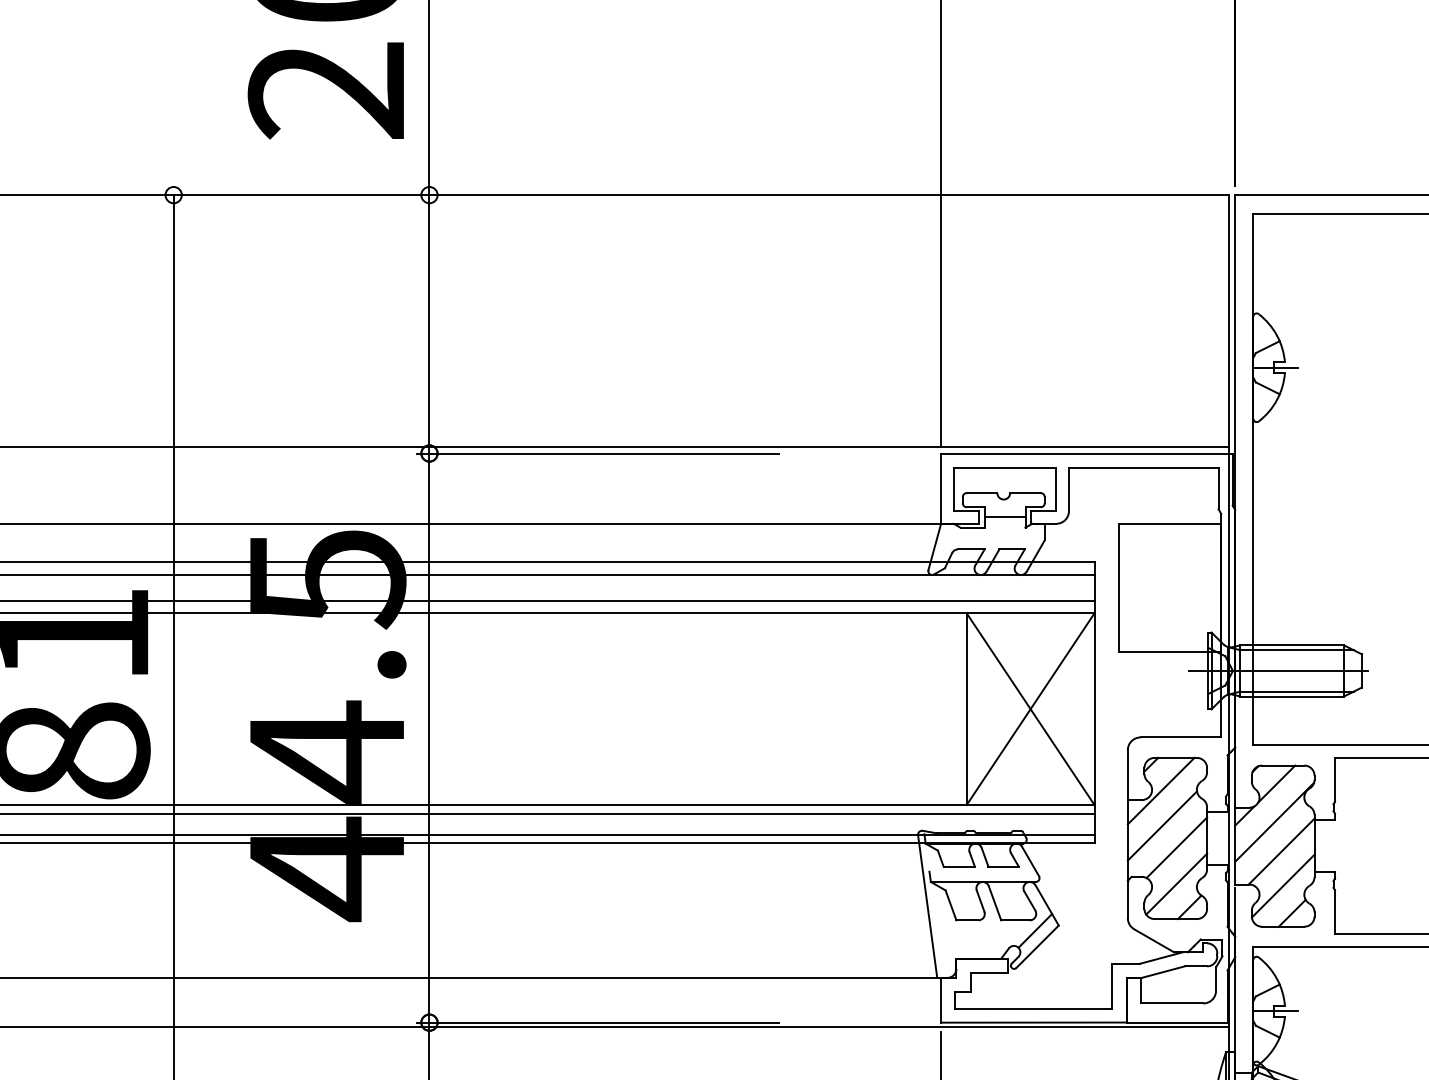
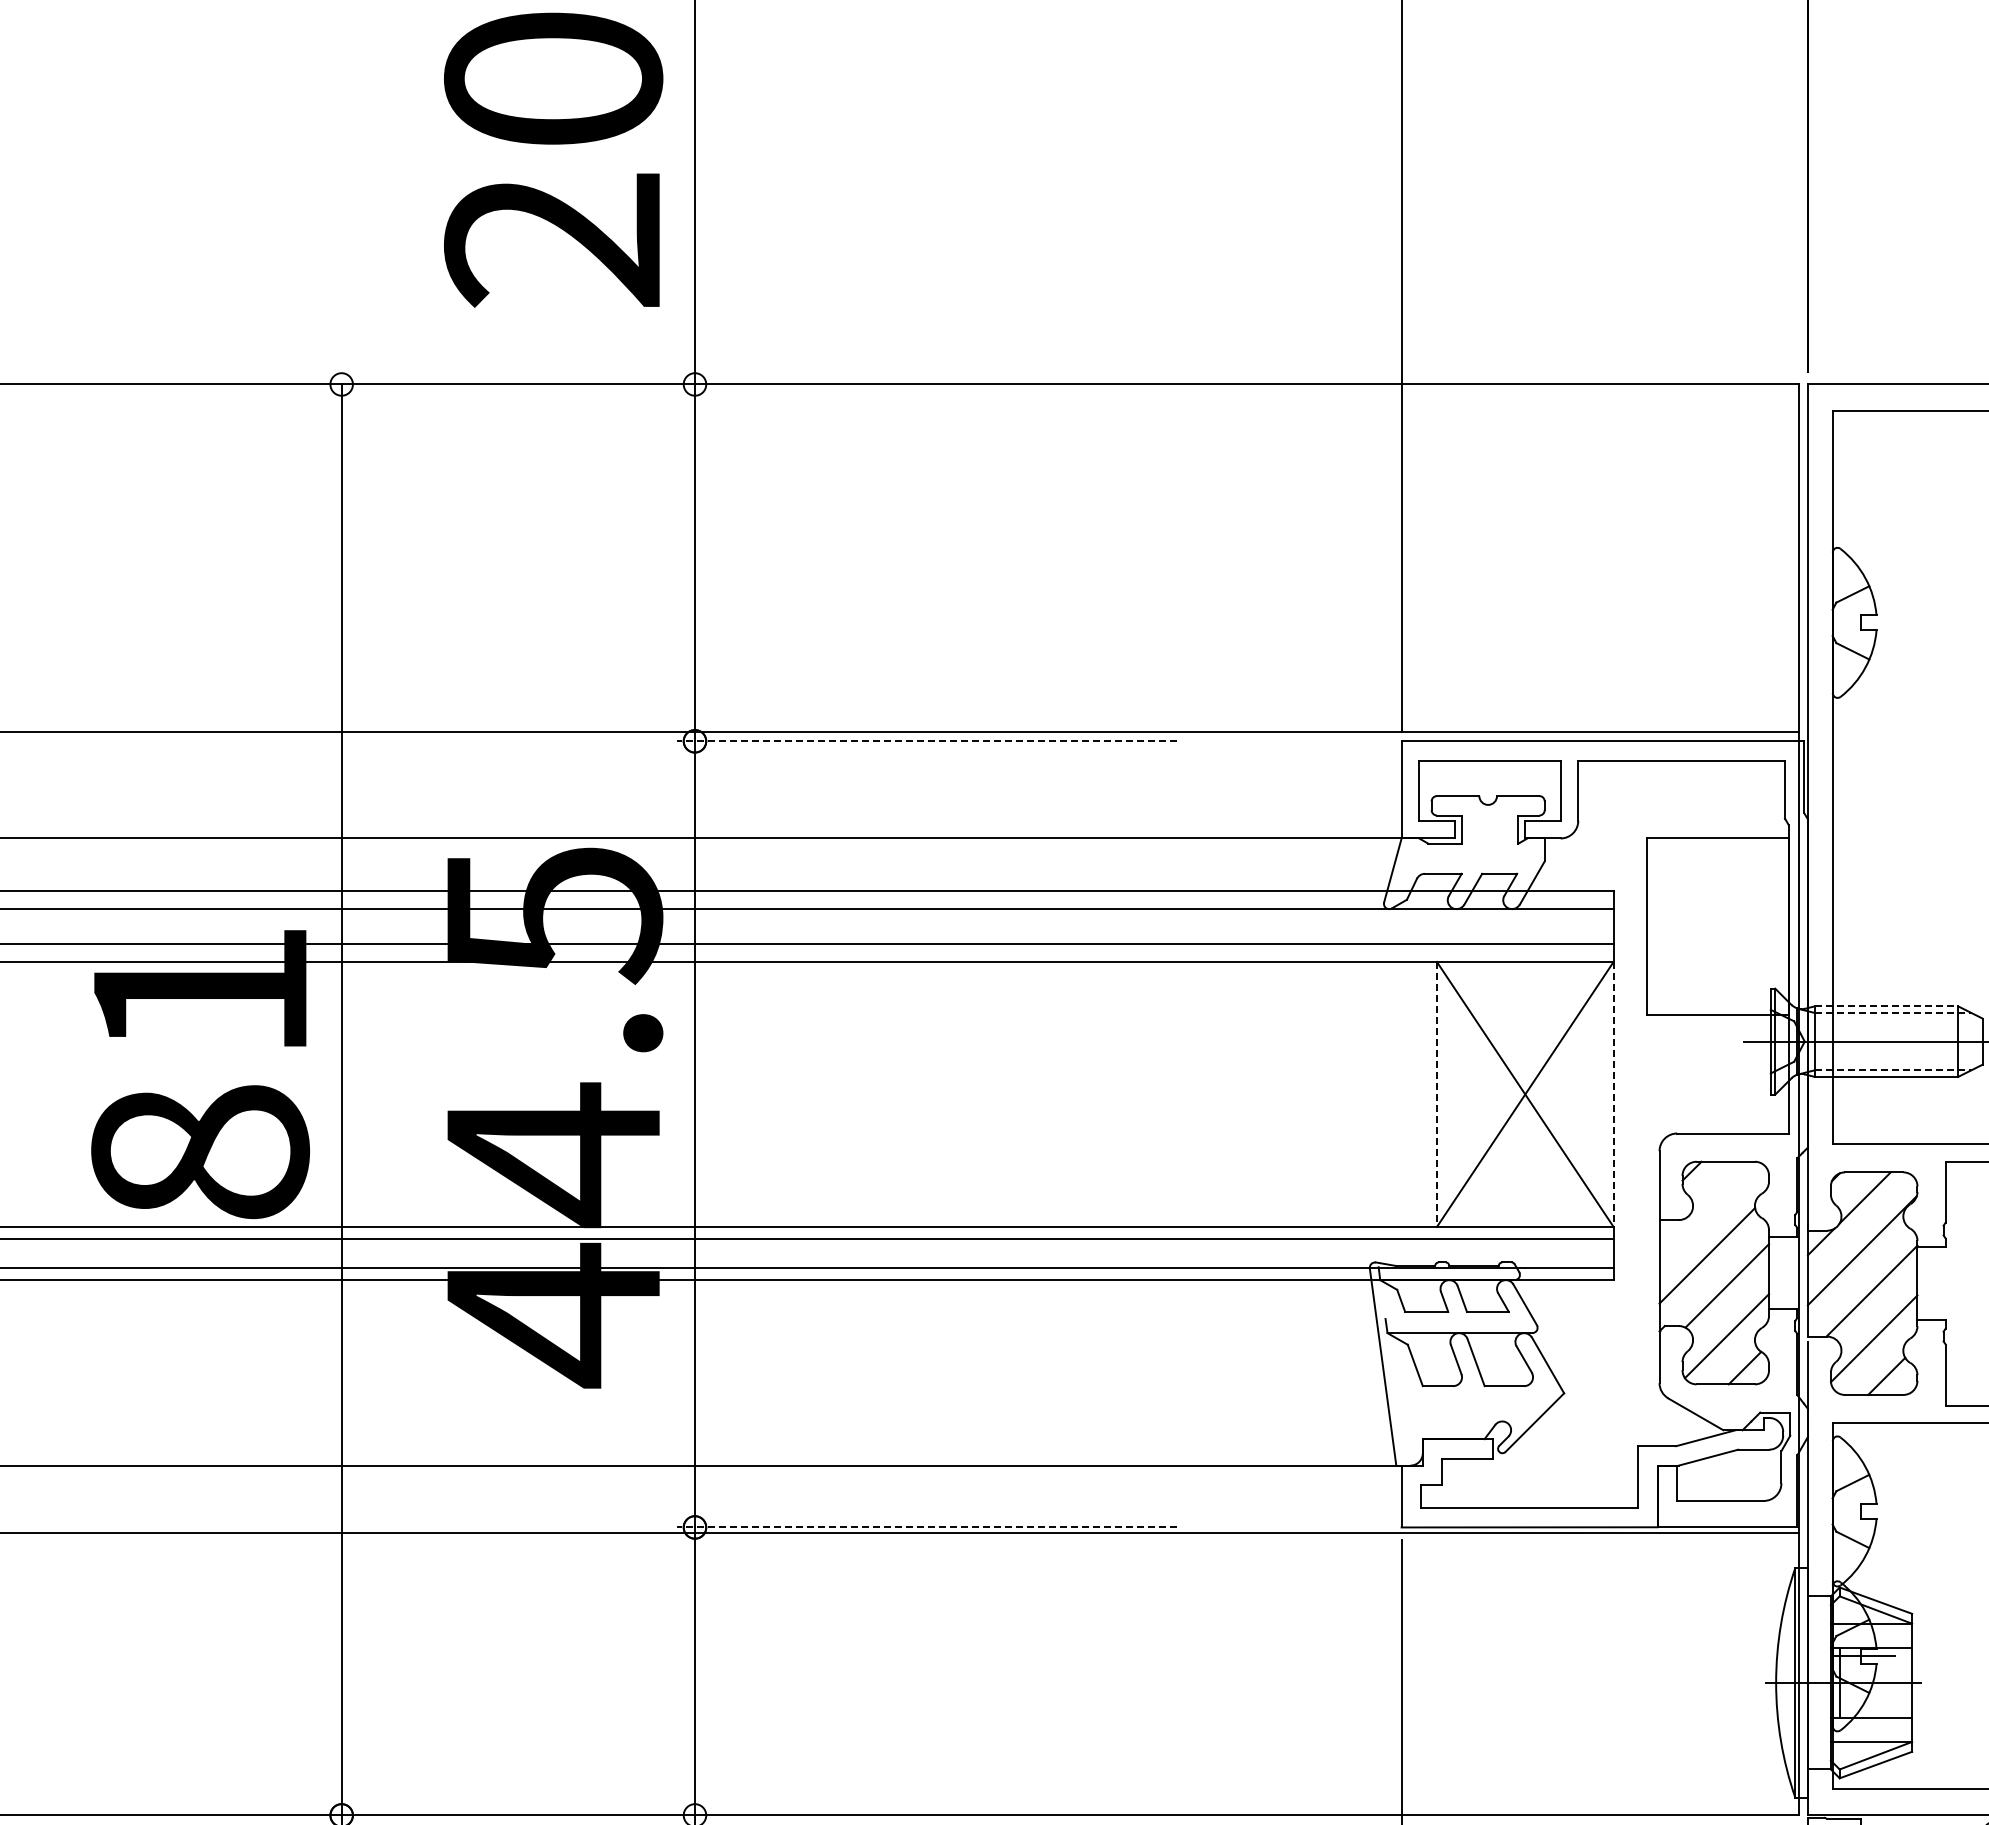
line: (1275, 367) -> (1863, 622), removed
line: (597, 453) -> (927, 741), solid -> dashed
line: (1004, 517) -> (1489, 829), removed
line: (1292, 645) -> (1886, 1006), solid -> dashed
line: (1297, 650) -> (1893, 1013), solid -> dashed
line: (1297, 691) -> (1893, 1070), solid -> dashed
line: (966, 709) -> (1436, 1094), solid -> dashed
line: (1094, 709) -> (1613, 1094), solid -> dashed
line: (1161, 791) -> (1705, 1207), removed
line: (1035, 930) -> (1531, 1400), removed
line: (1275, 1011) -> (1863, 1511), removed
line: (597, 1022) -> (927, 1527), solid -> dashed

